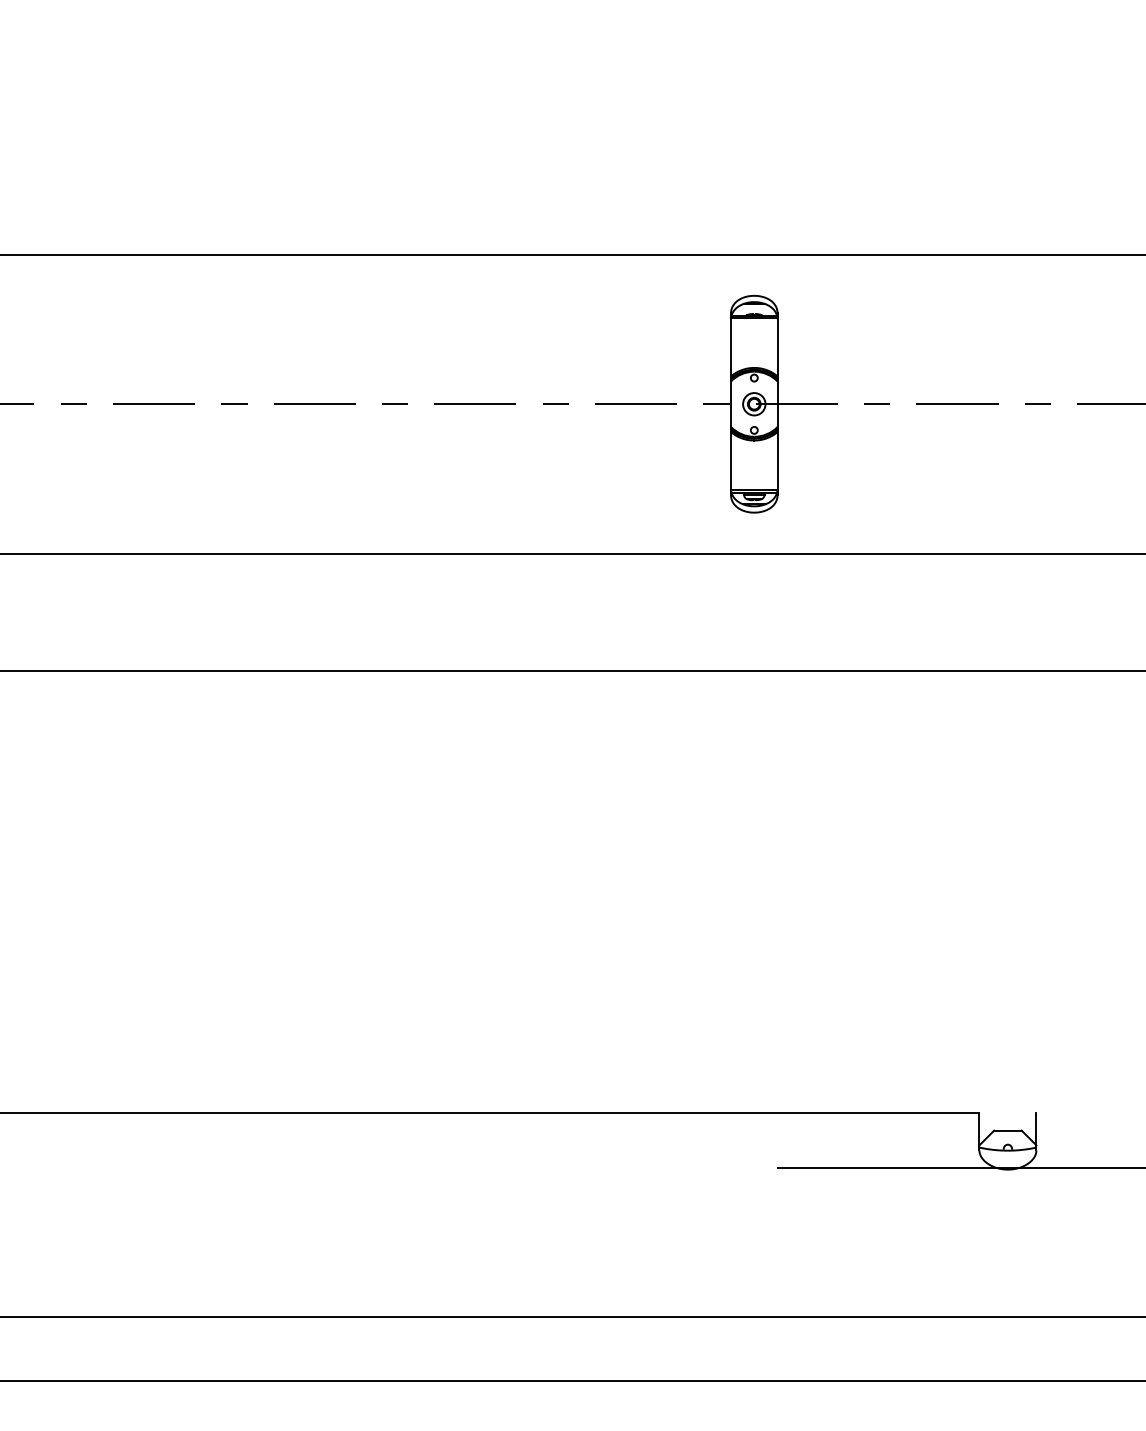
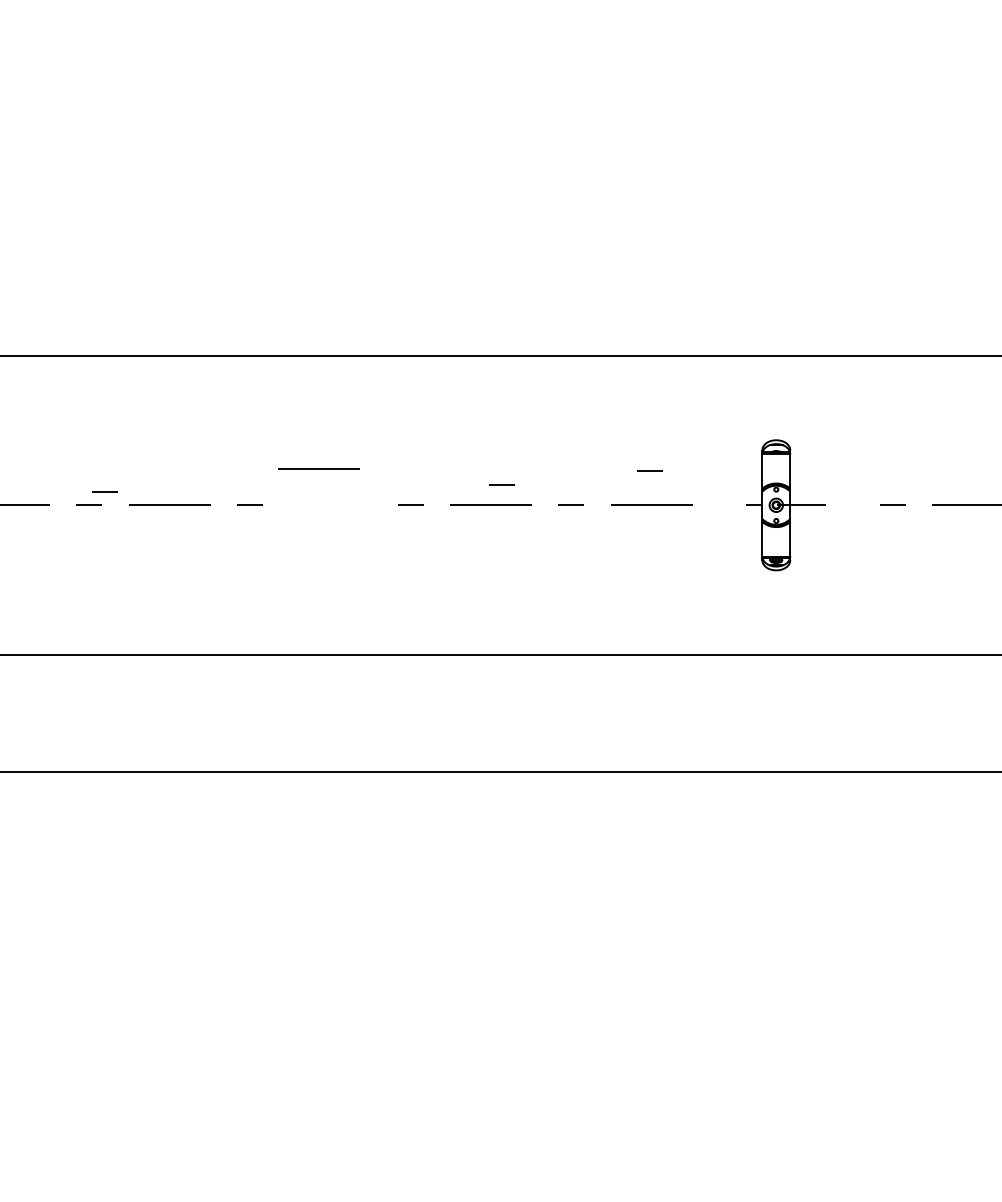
line: (634, 369) -> (650, 470), added
line: (485, 383) -> (501, 484), added
line: (89, 390) -> (105, 491), added
line: (314, 403) -> (319, 468), moved
part: (770, 404) -> (786, 505), size x0.6

